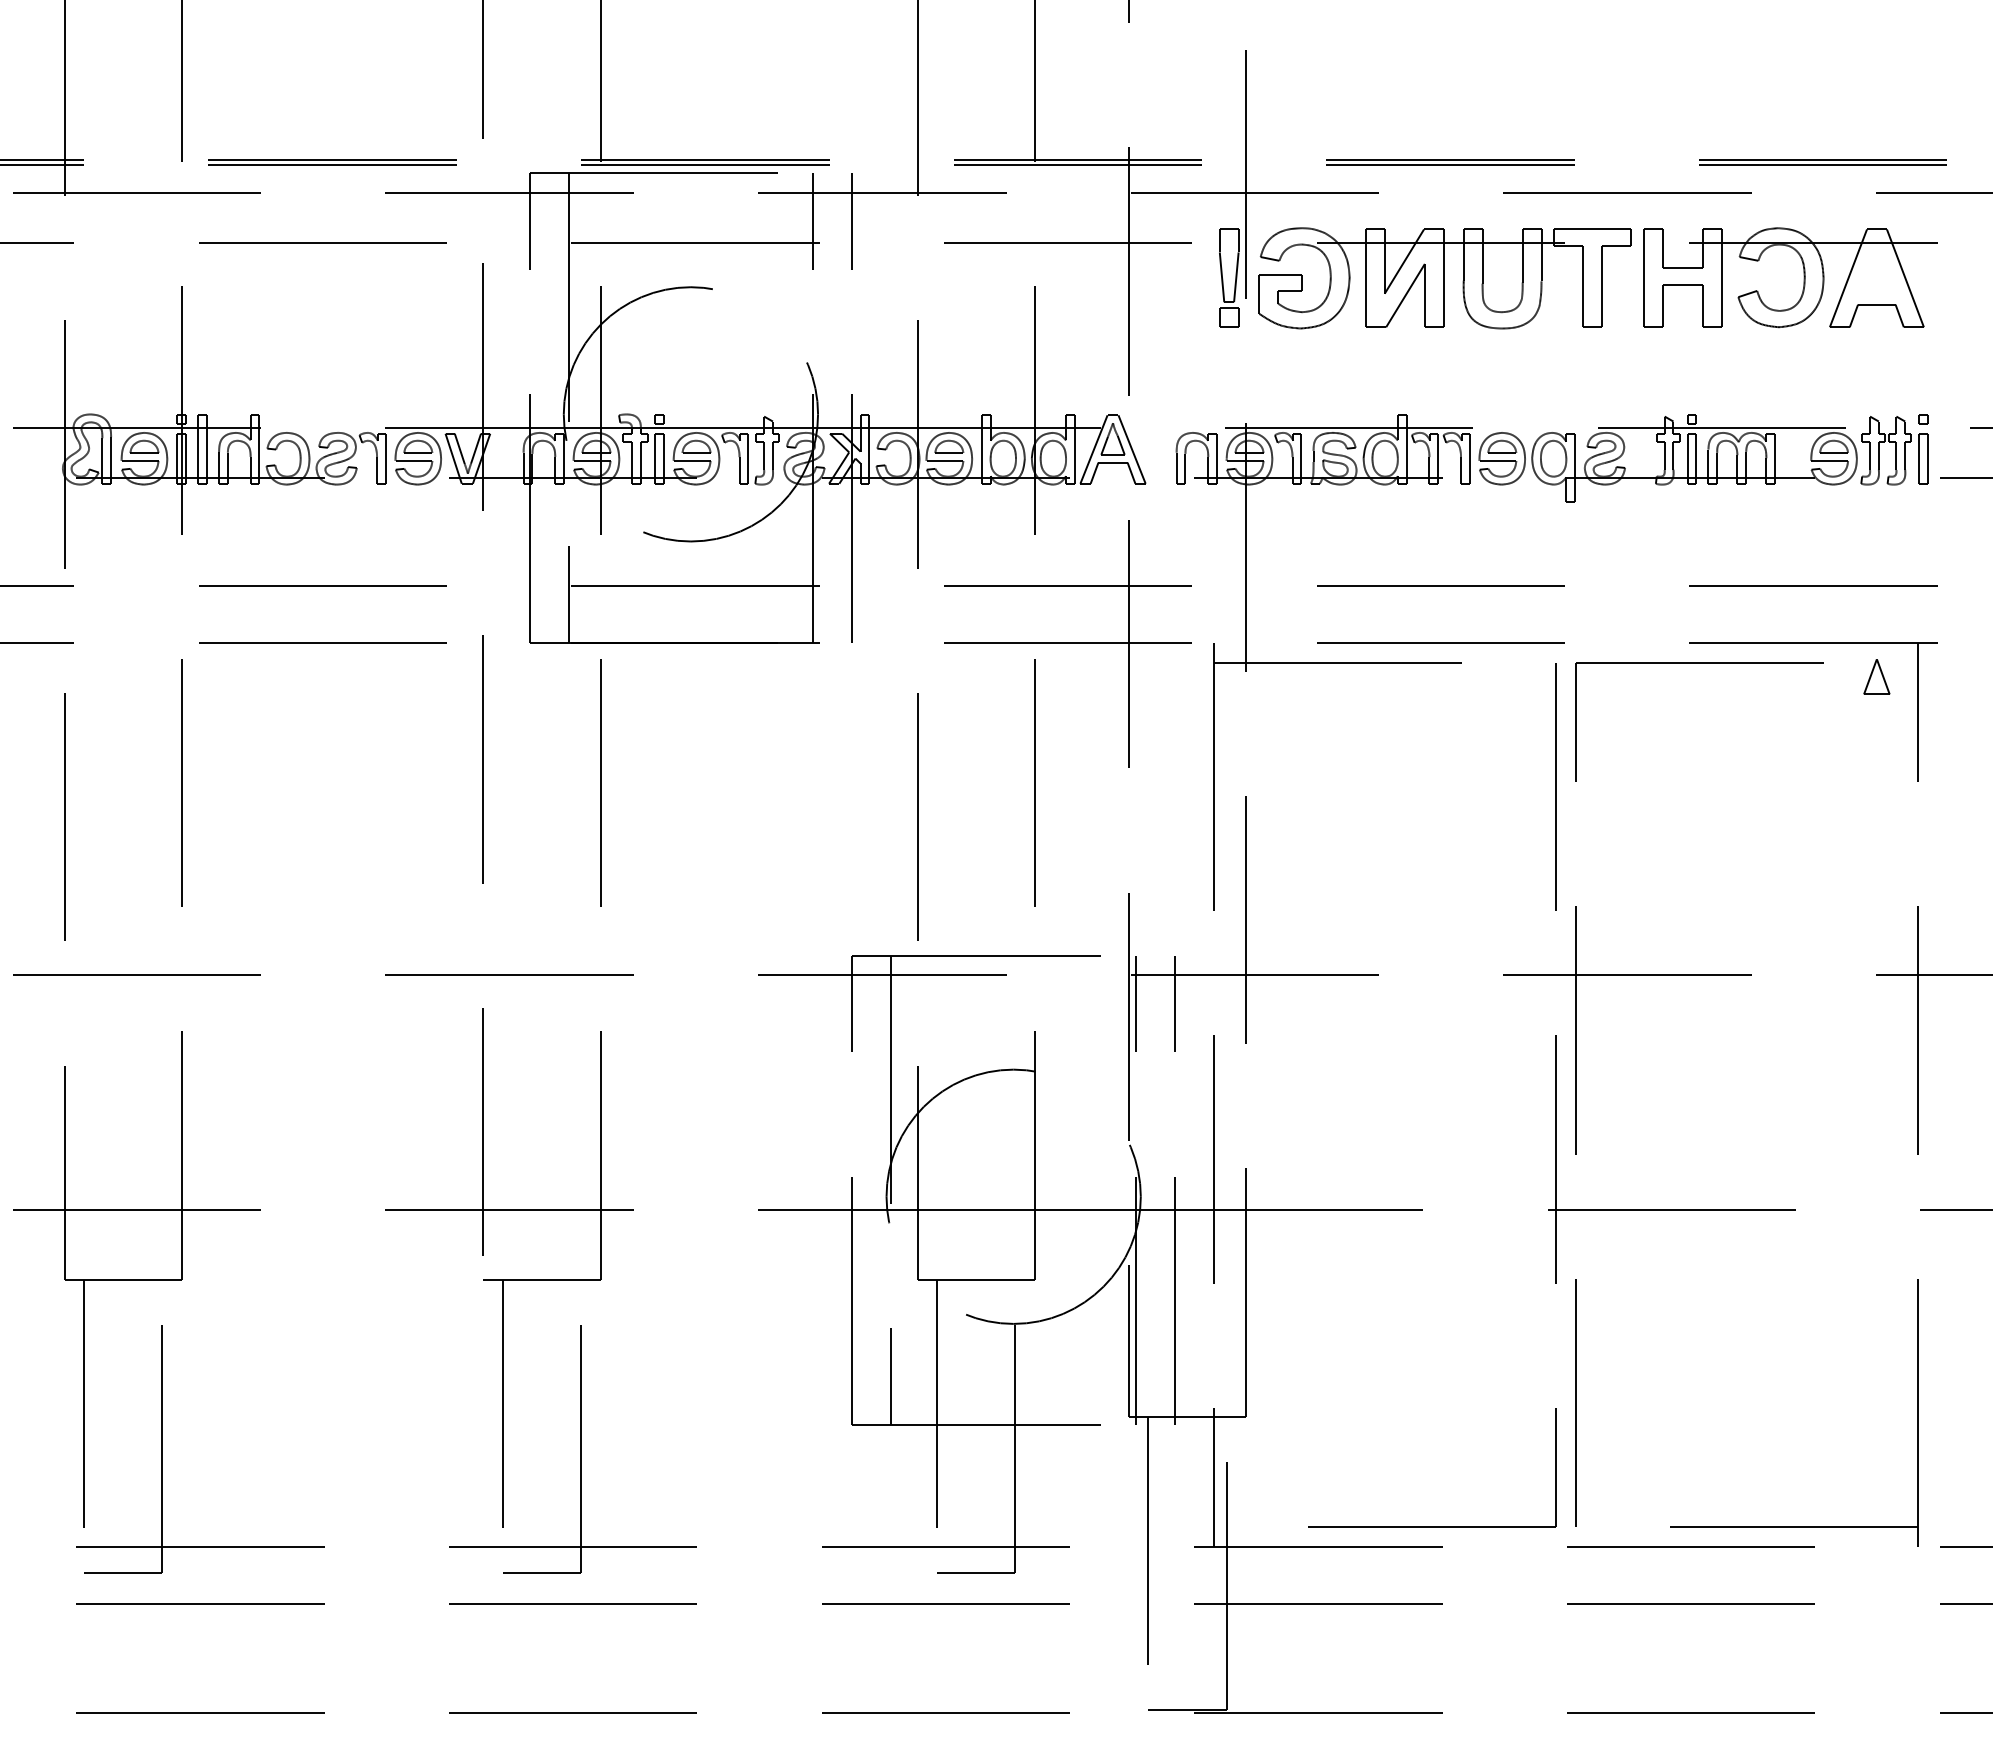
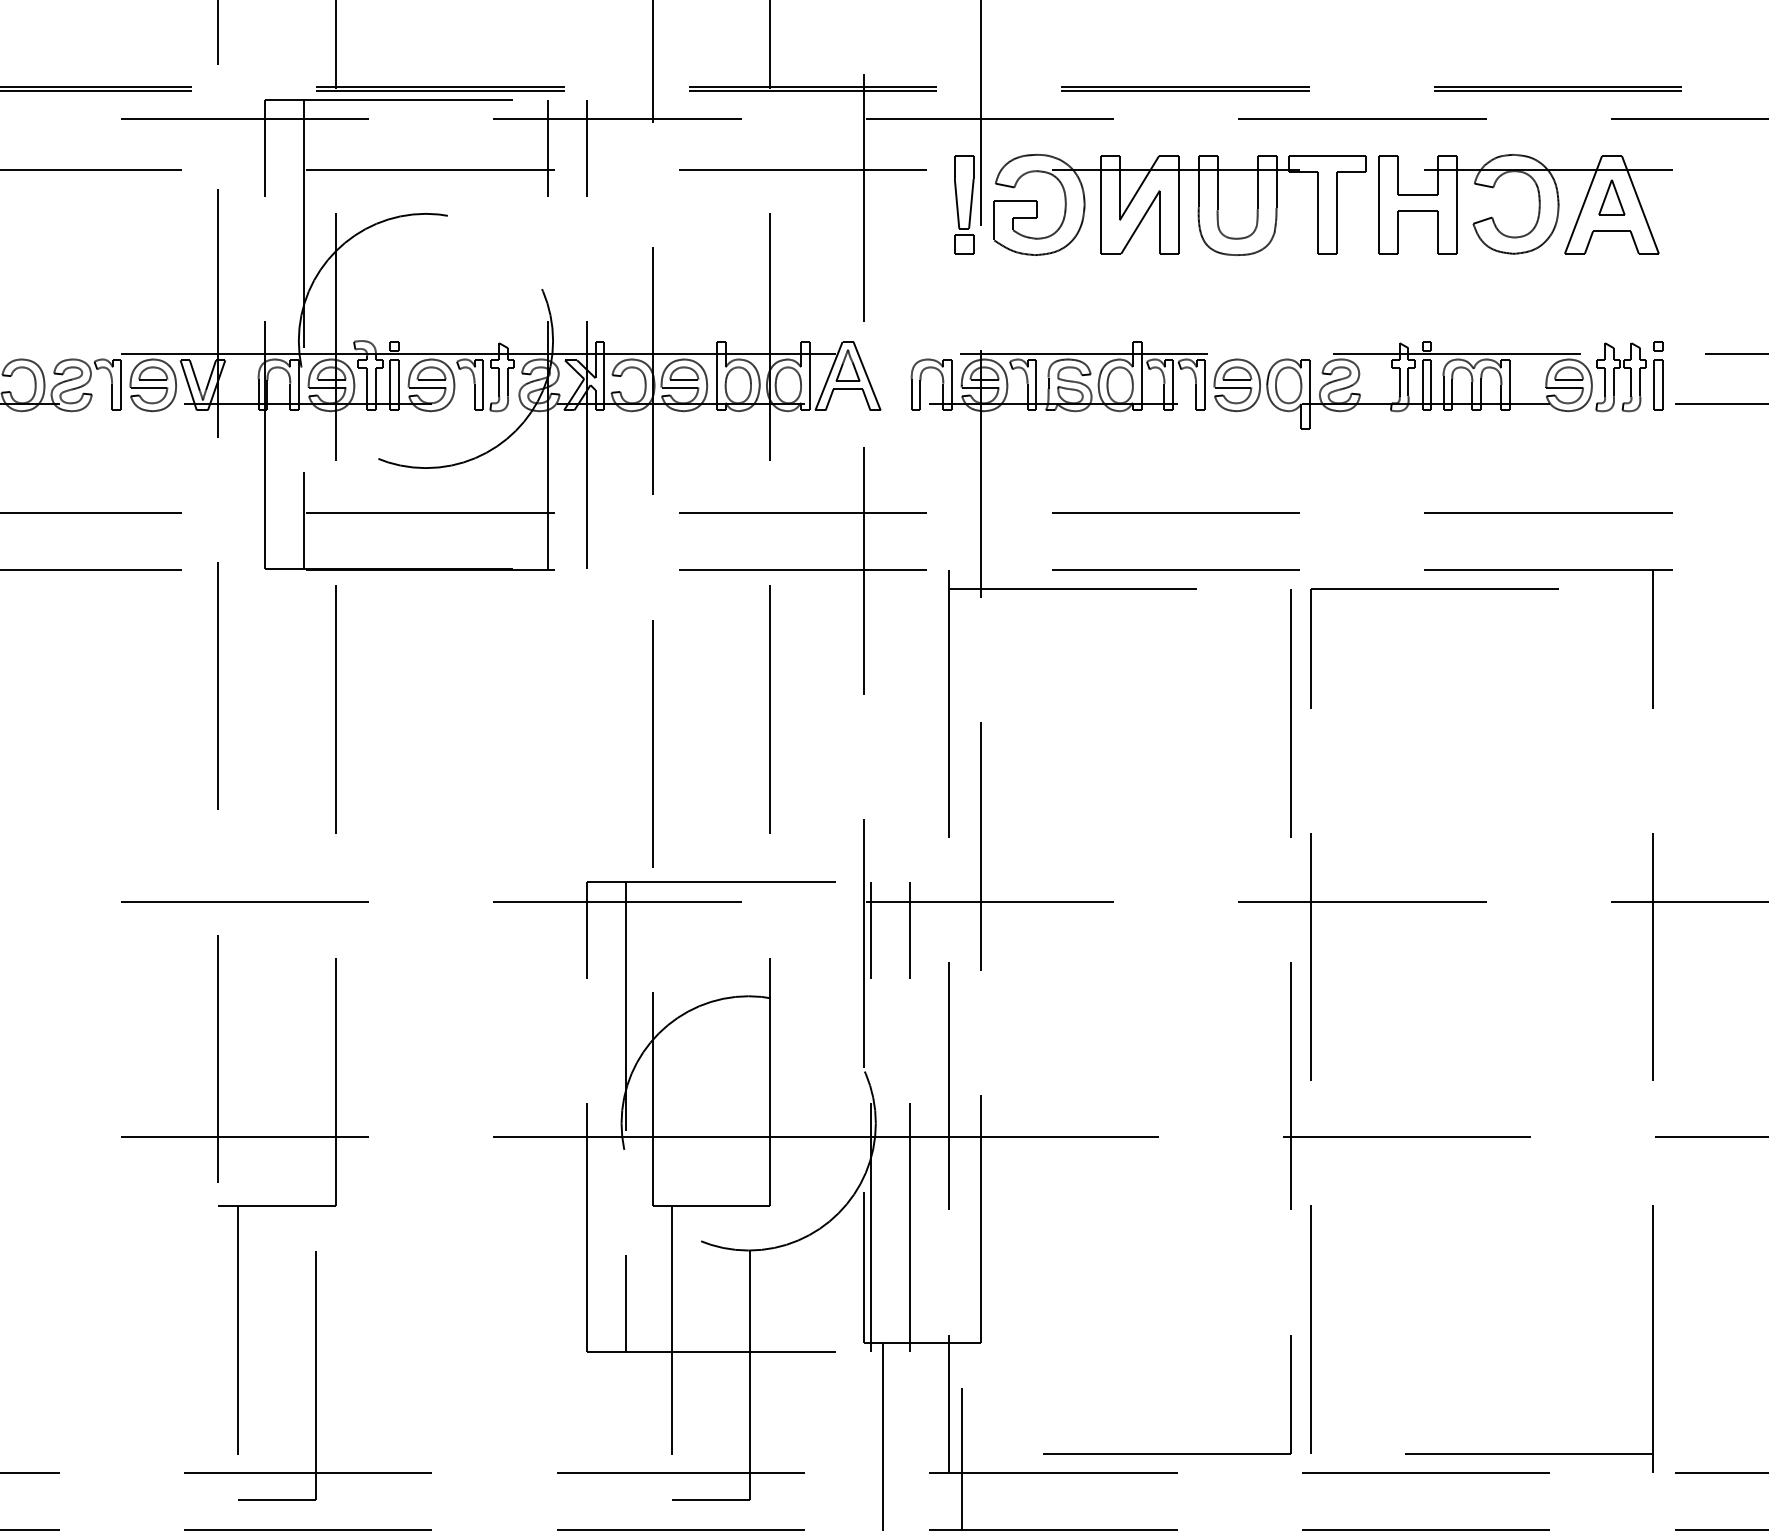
part: (1876, 676) -> (1611, 197), moved

